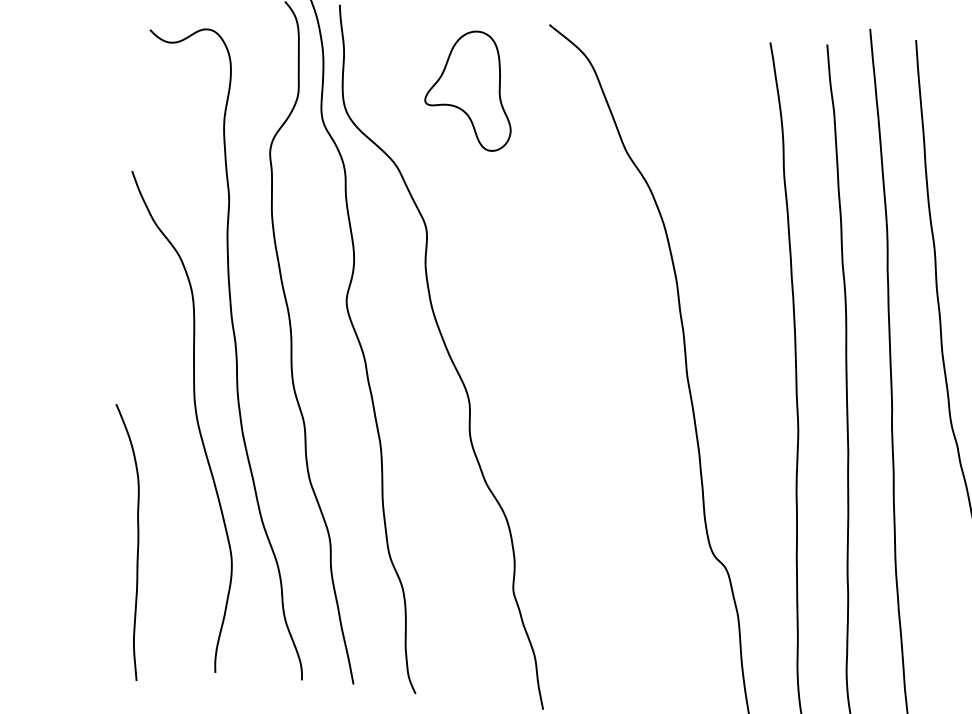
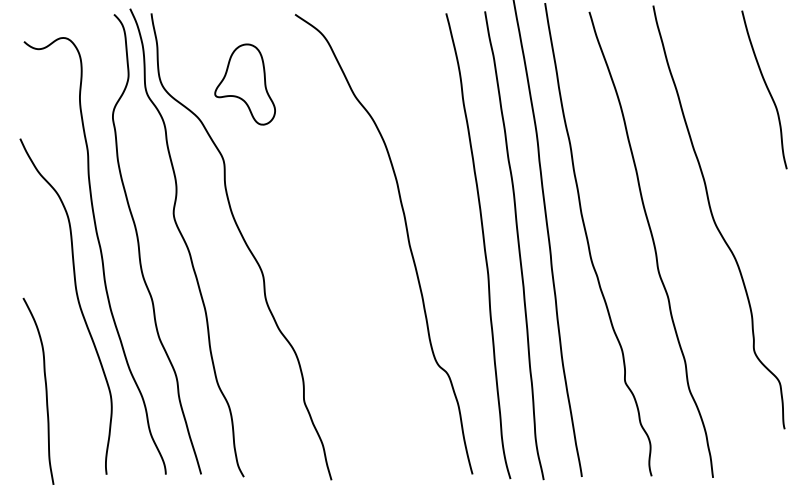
part: (469, 89) -> (244, 84), moved

